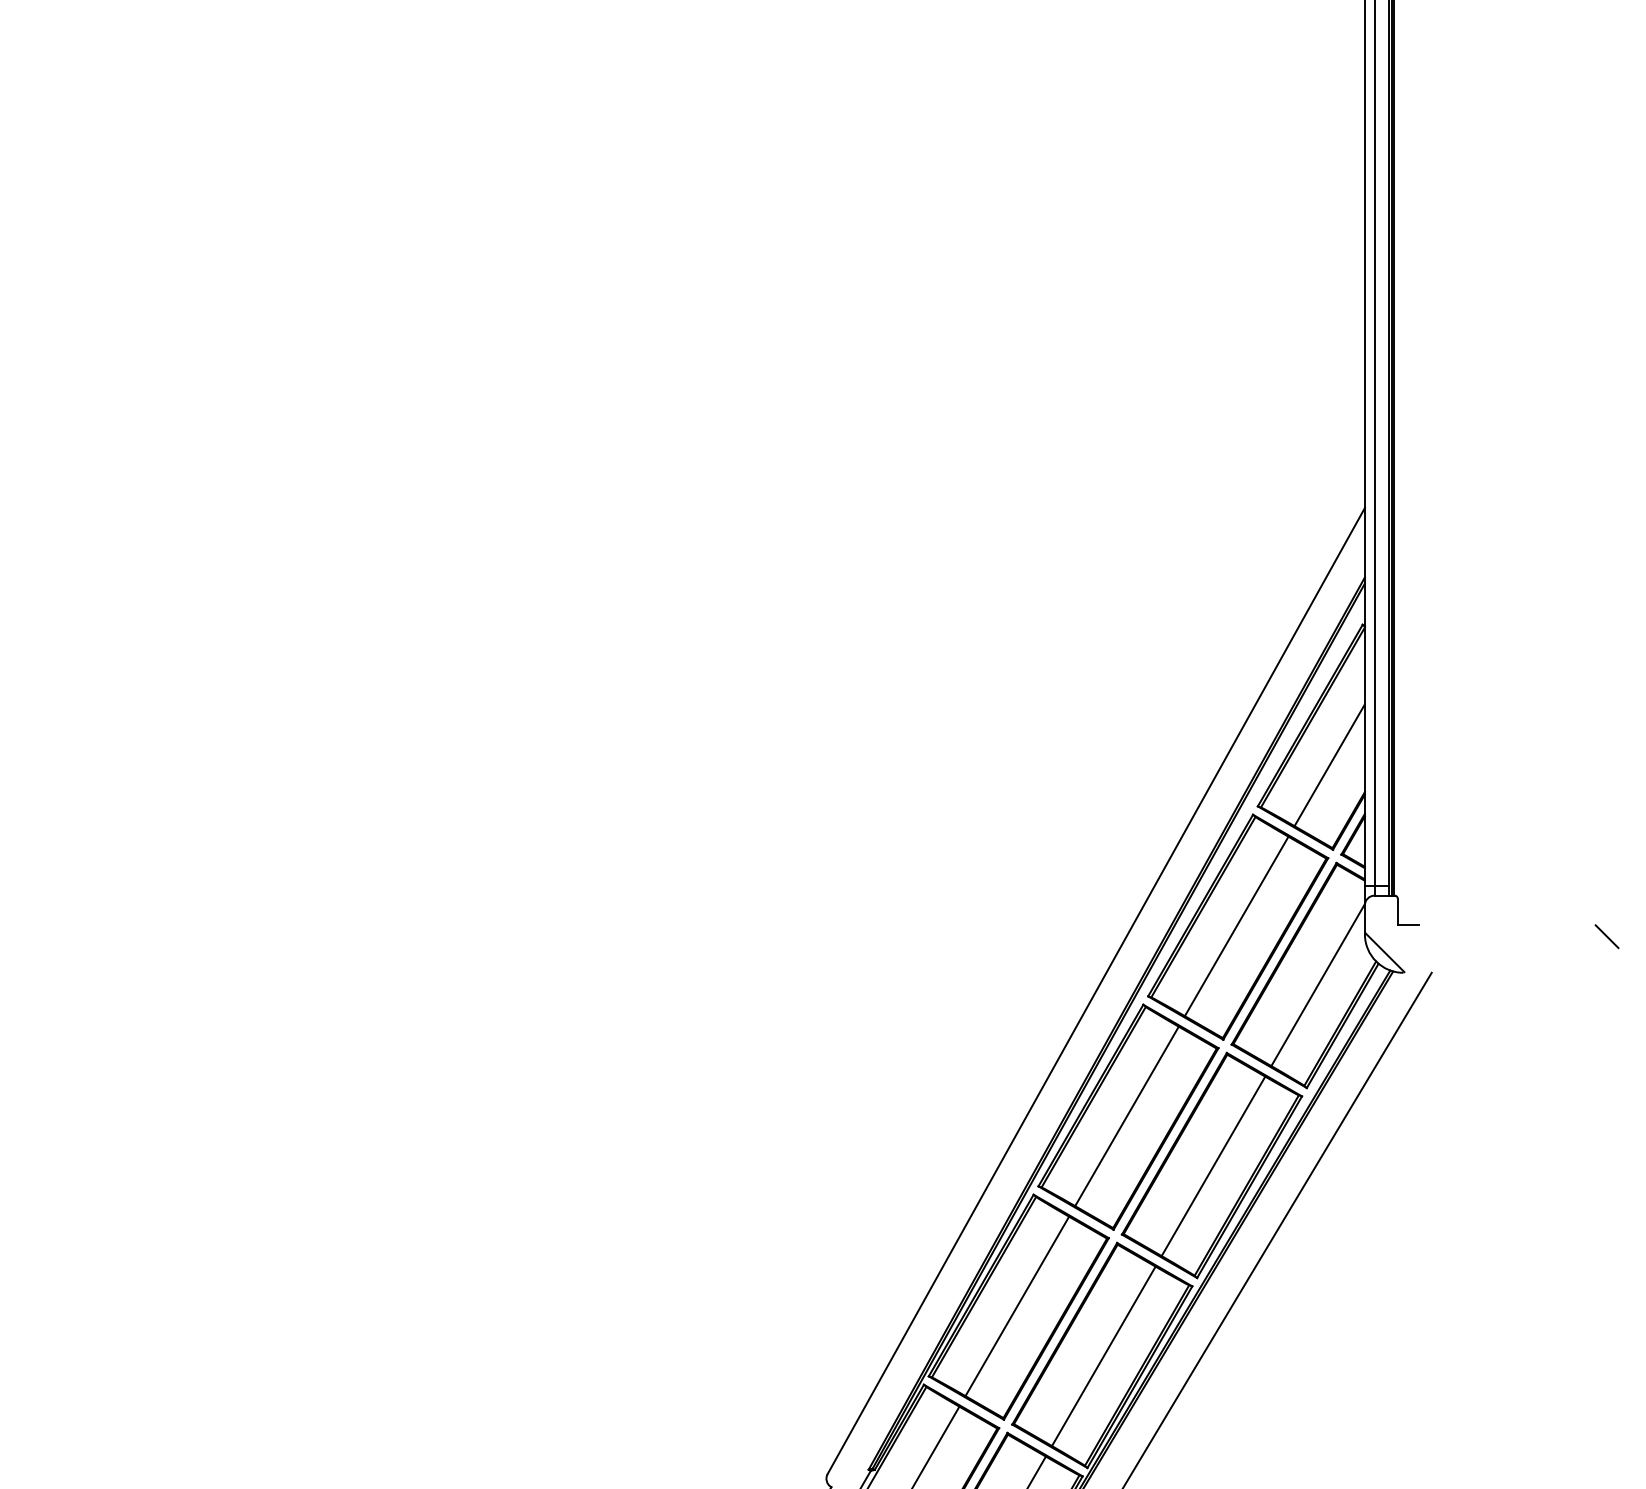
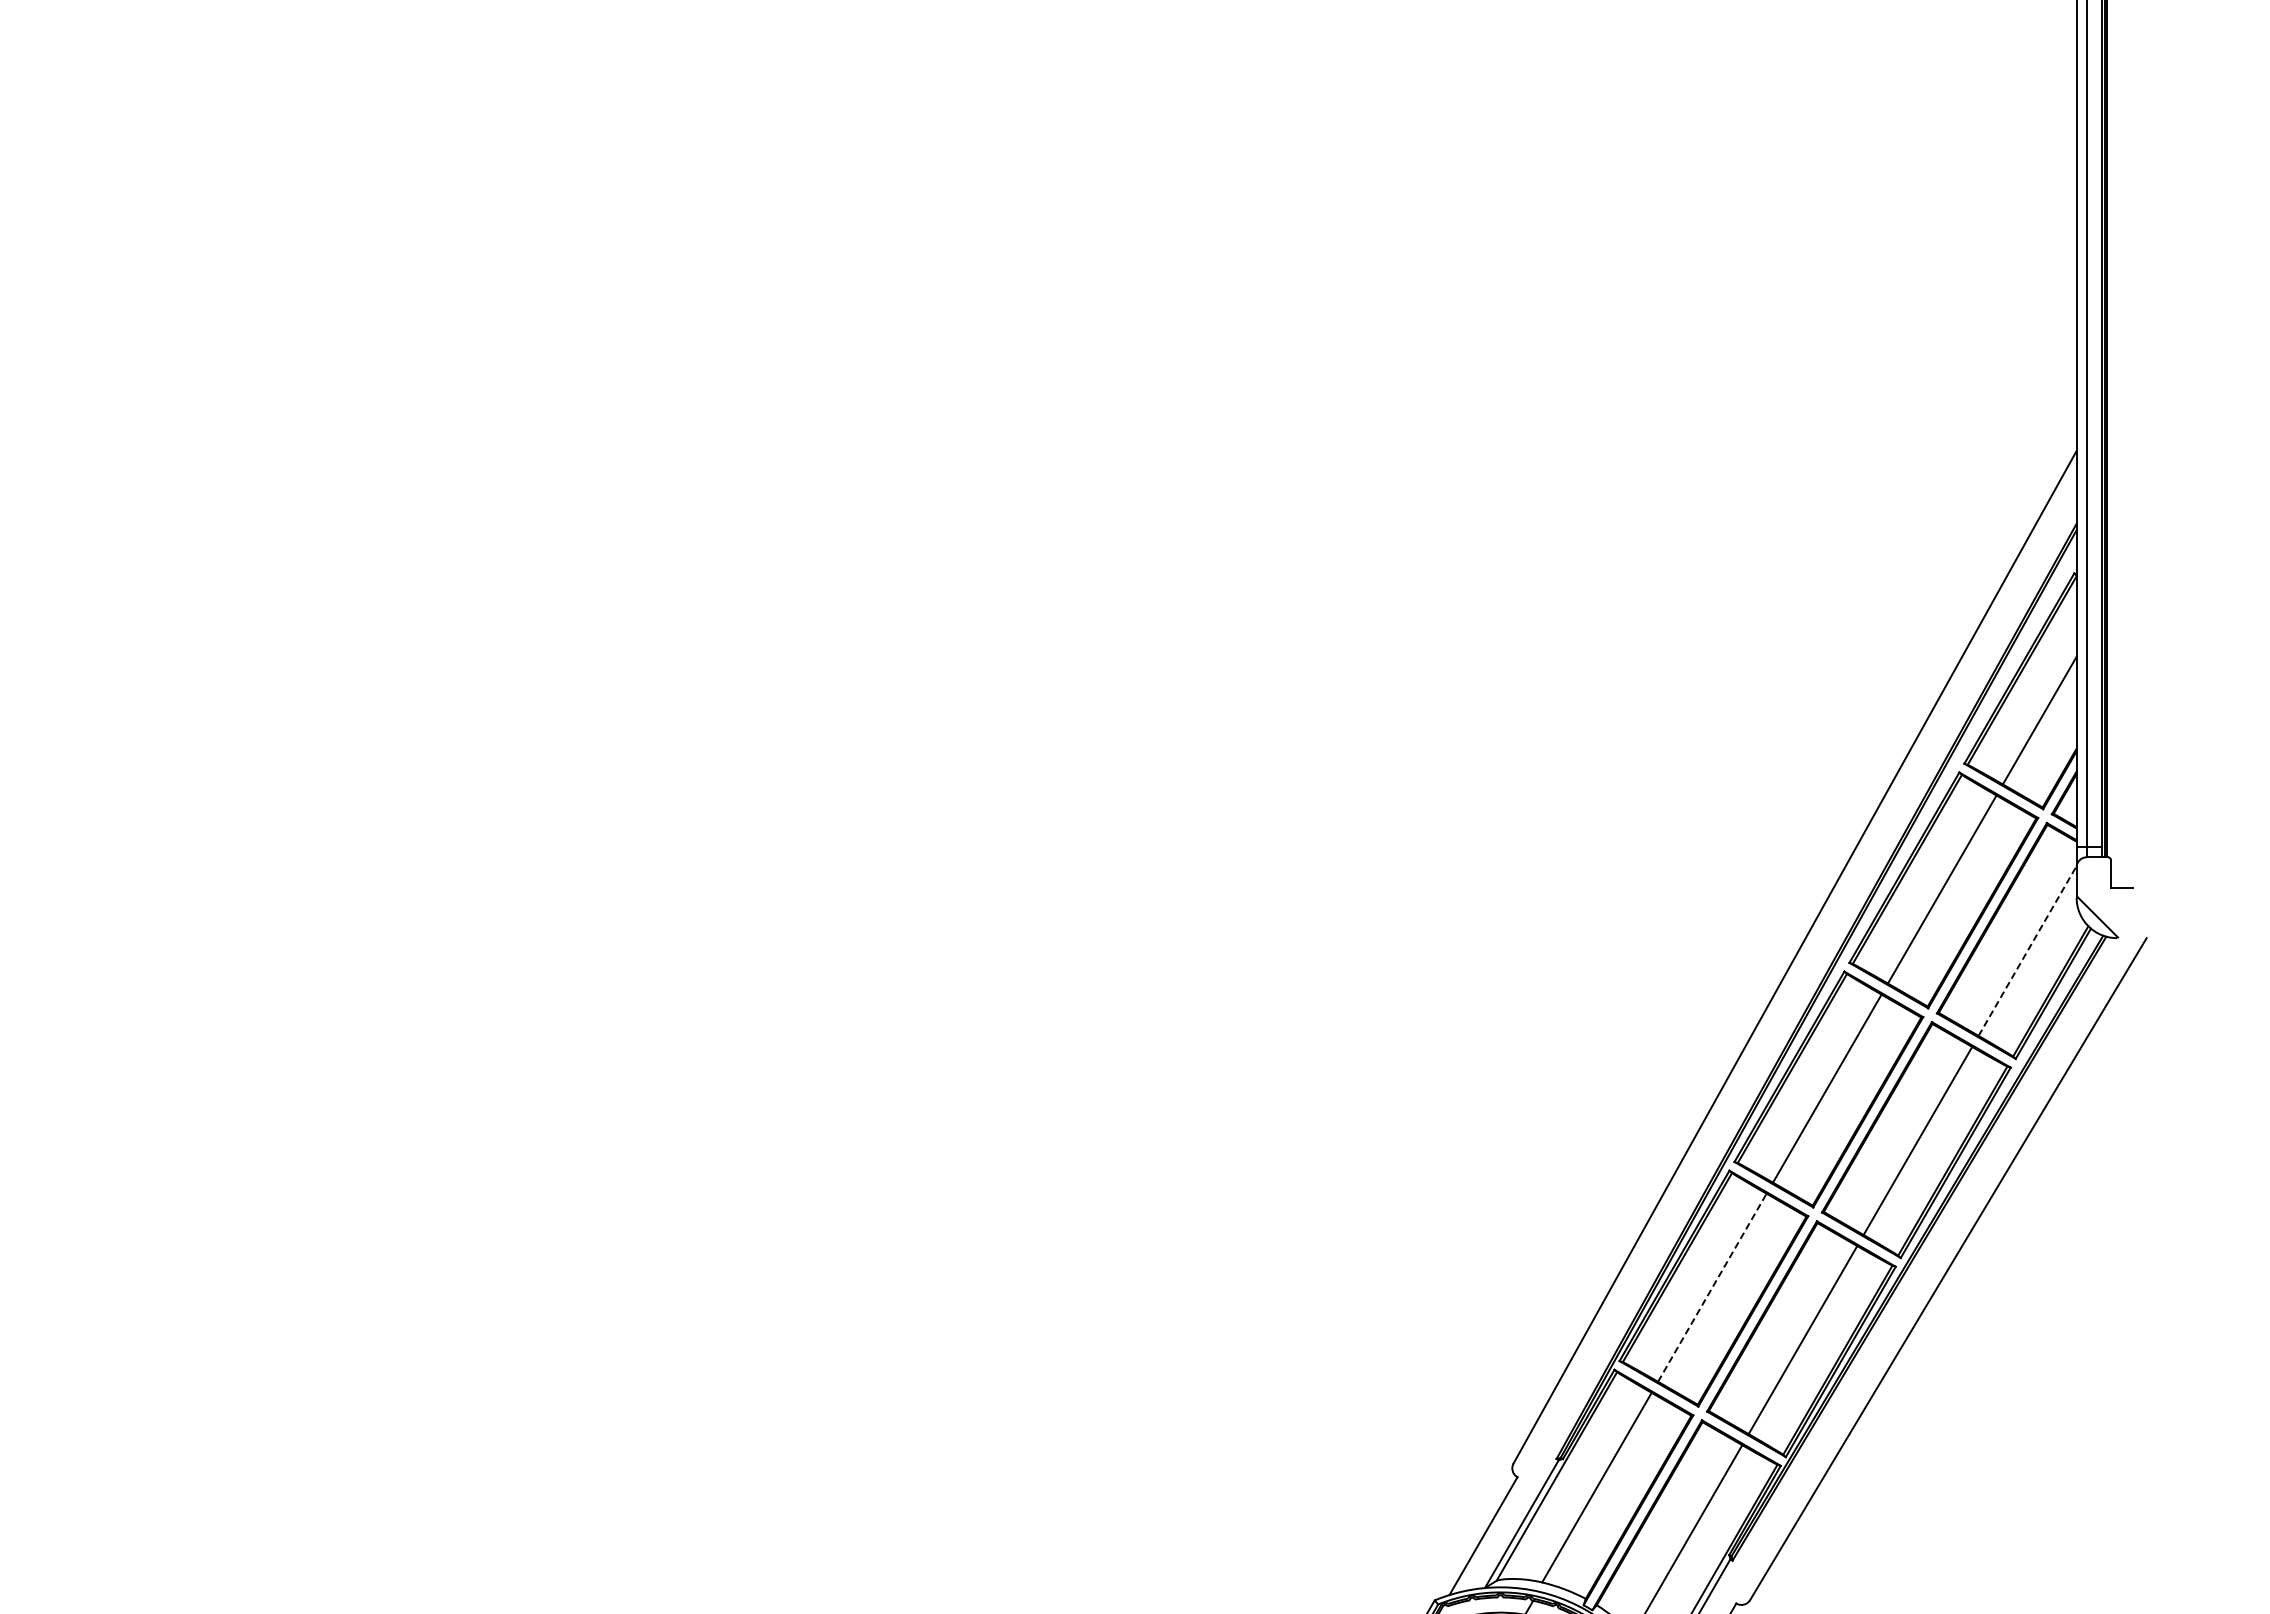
line: (1318, 984) -> (2027, 950), solid -> dashed
line: (1017, 1306) -> (1712, 1287), solid -> dashed

